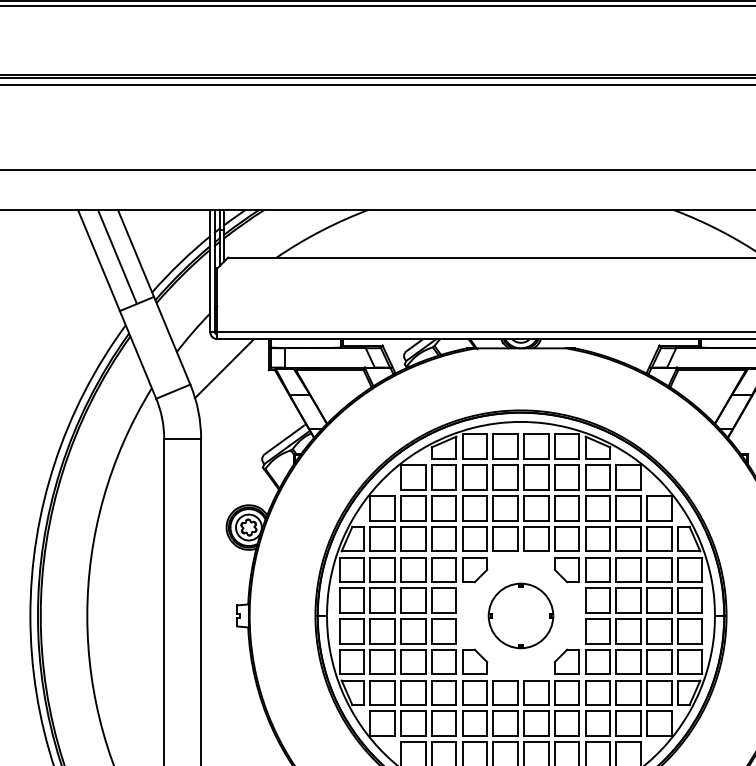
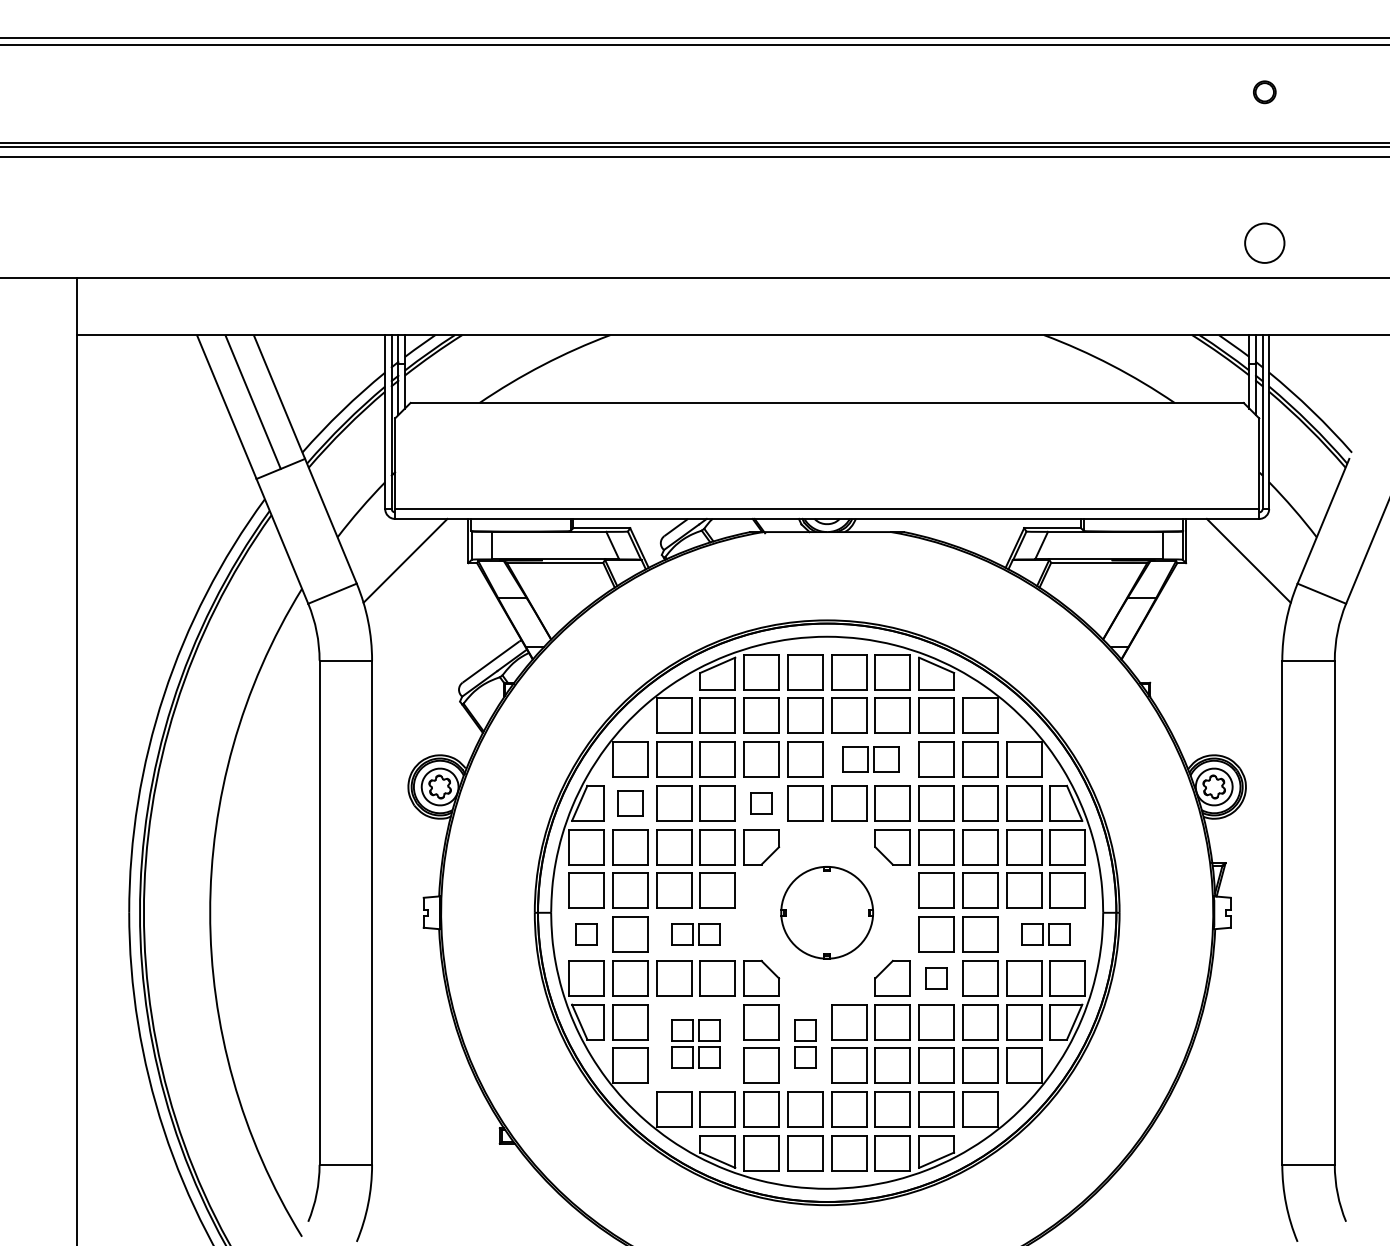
part: (551, 508) -> (870, 759), size x0.7
part: (382, 539) -> (630, 803), size x0.7
part: (474, 539) -> (761, 803), size x0.6
part: (351, 631) -> (586, 934), size x0.6
part: (428, 631) -> (695, 934), size x0.6
part: (674, 631) -> (1045, 934), size x0.6
part: (597, 662) -> (936, 978), size x0.6
part: (428, 707) -> (695, 1043), size x0.6
part: (505, 707) -> (805, 1043), size x0.6

